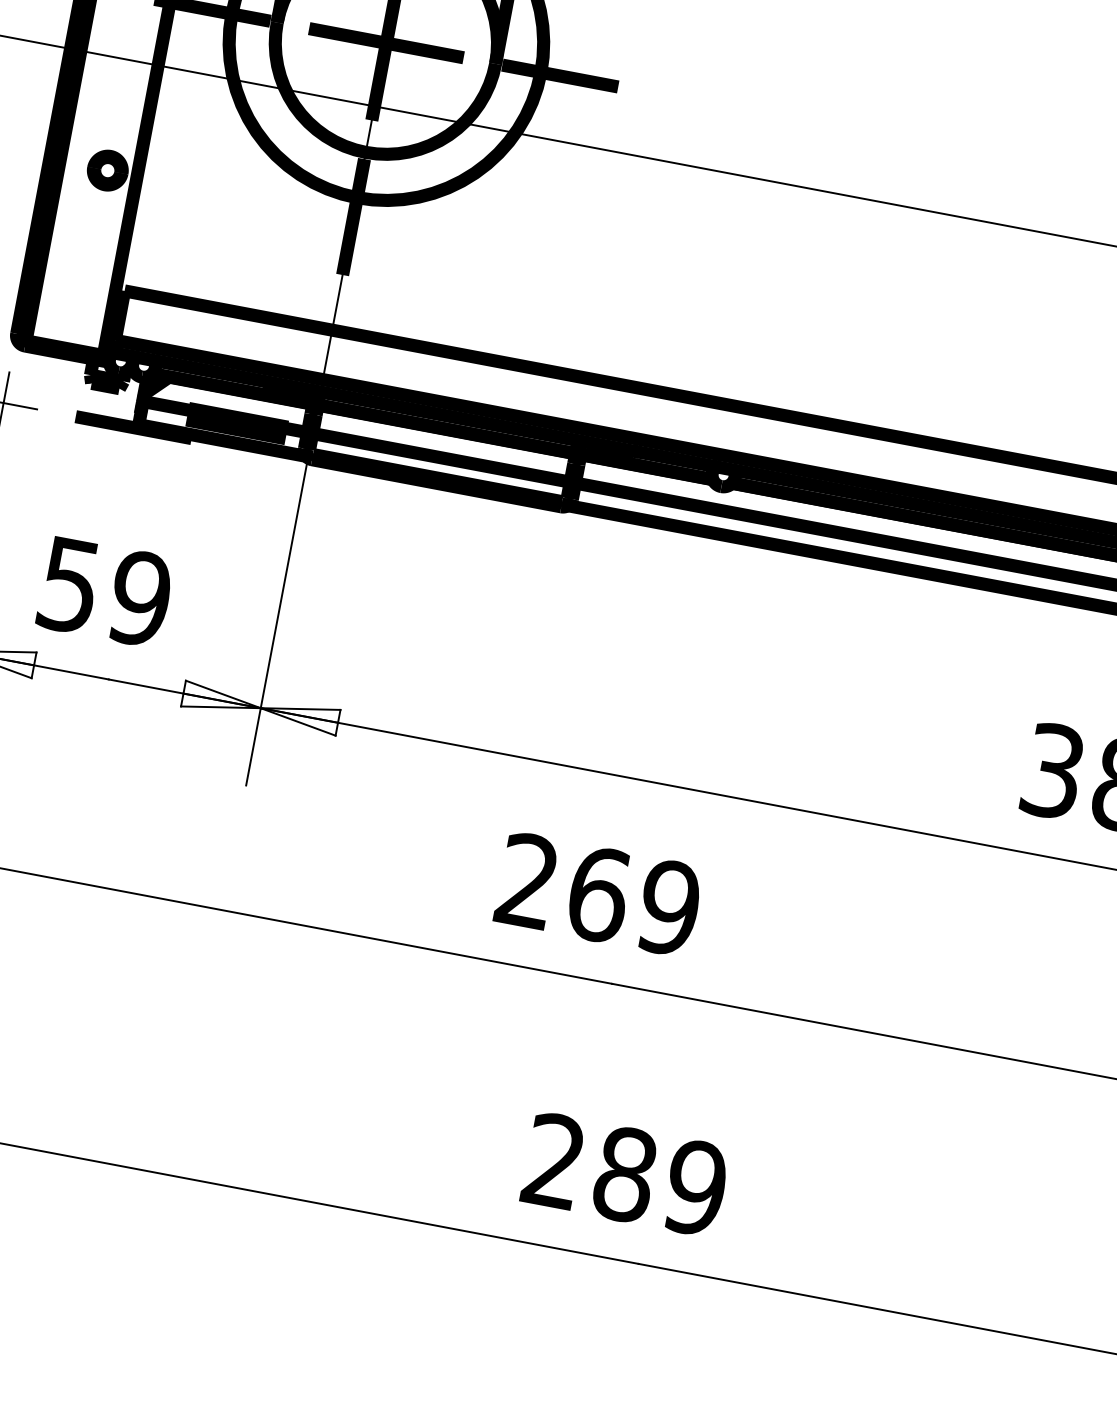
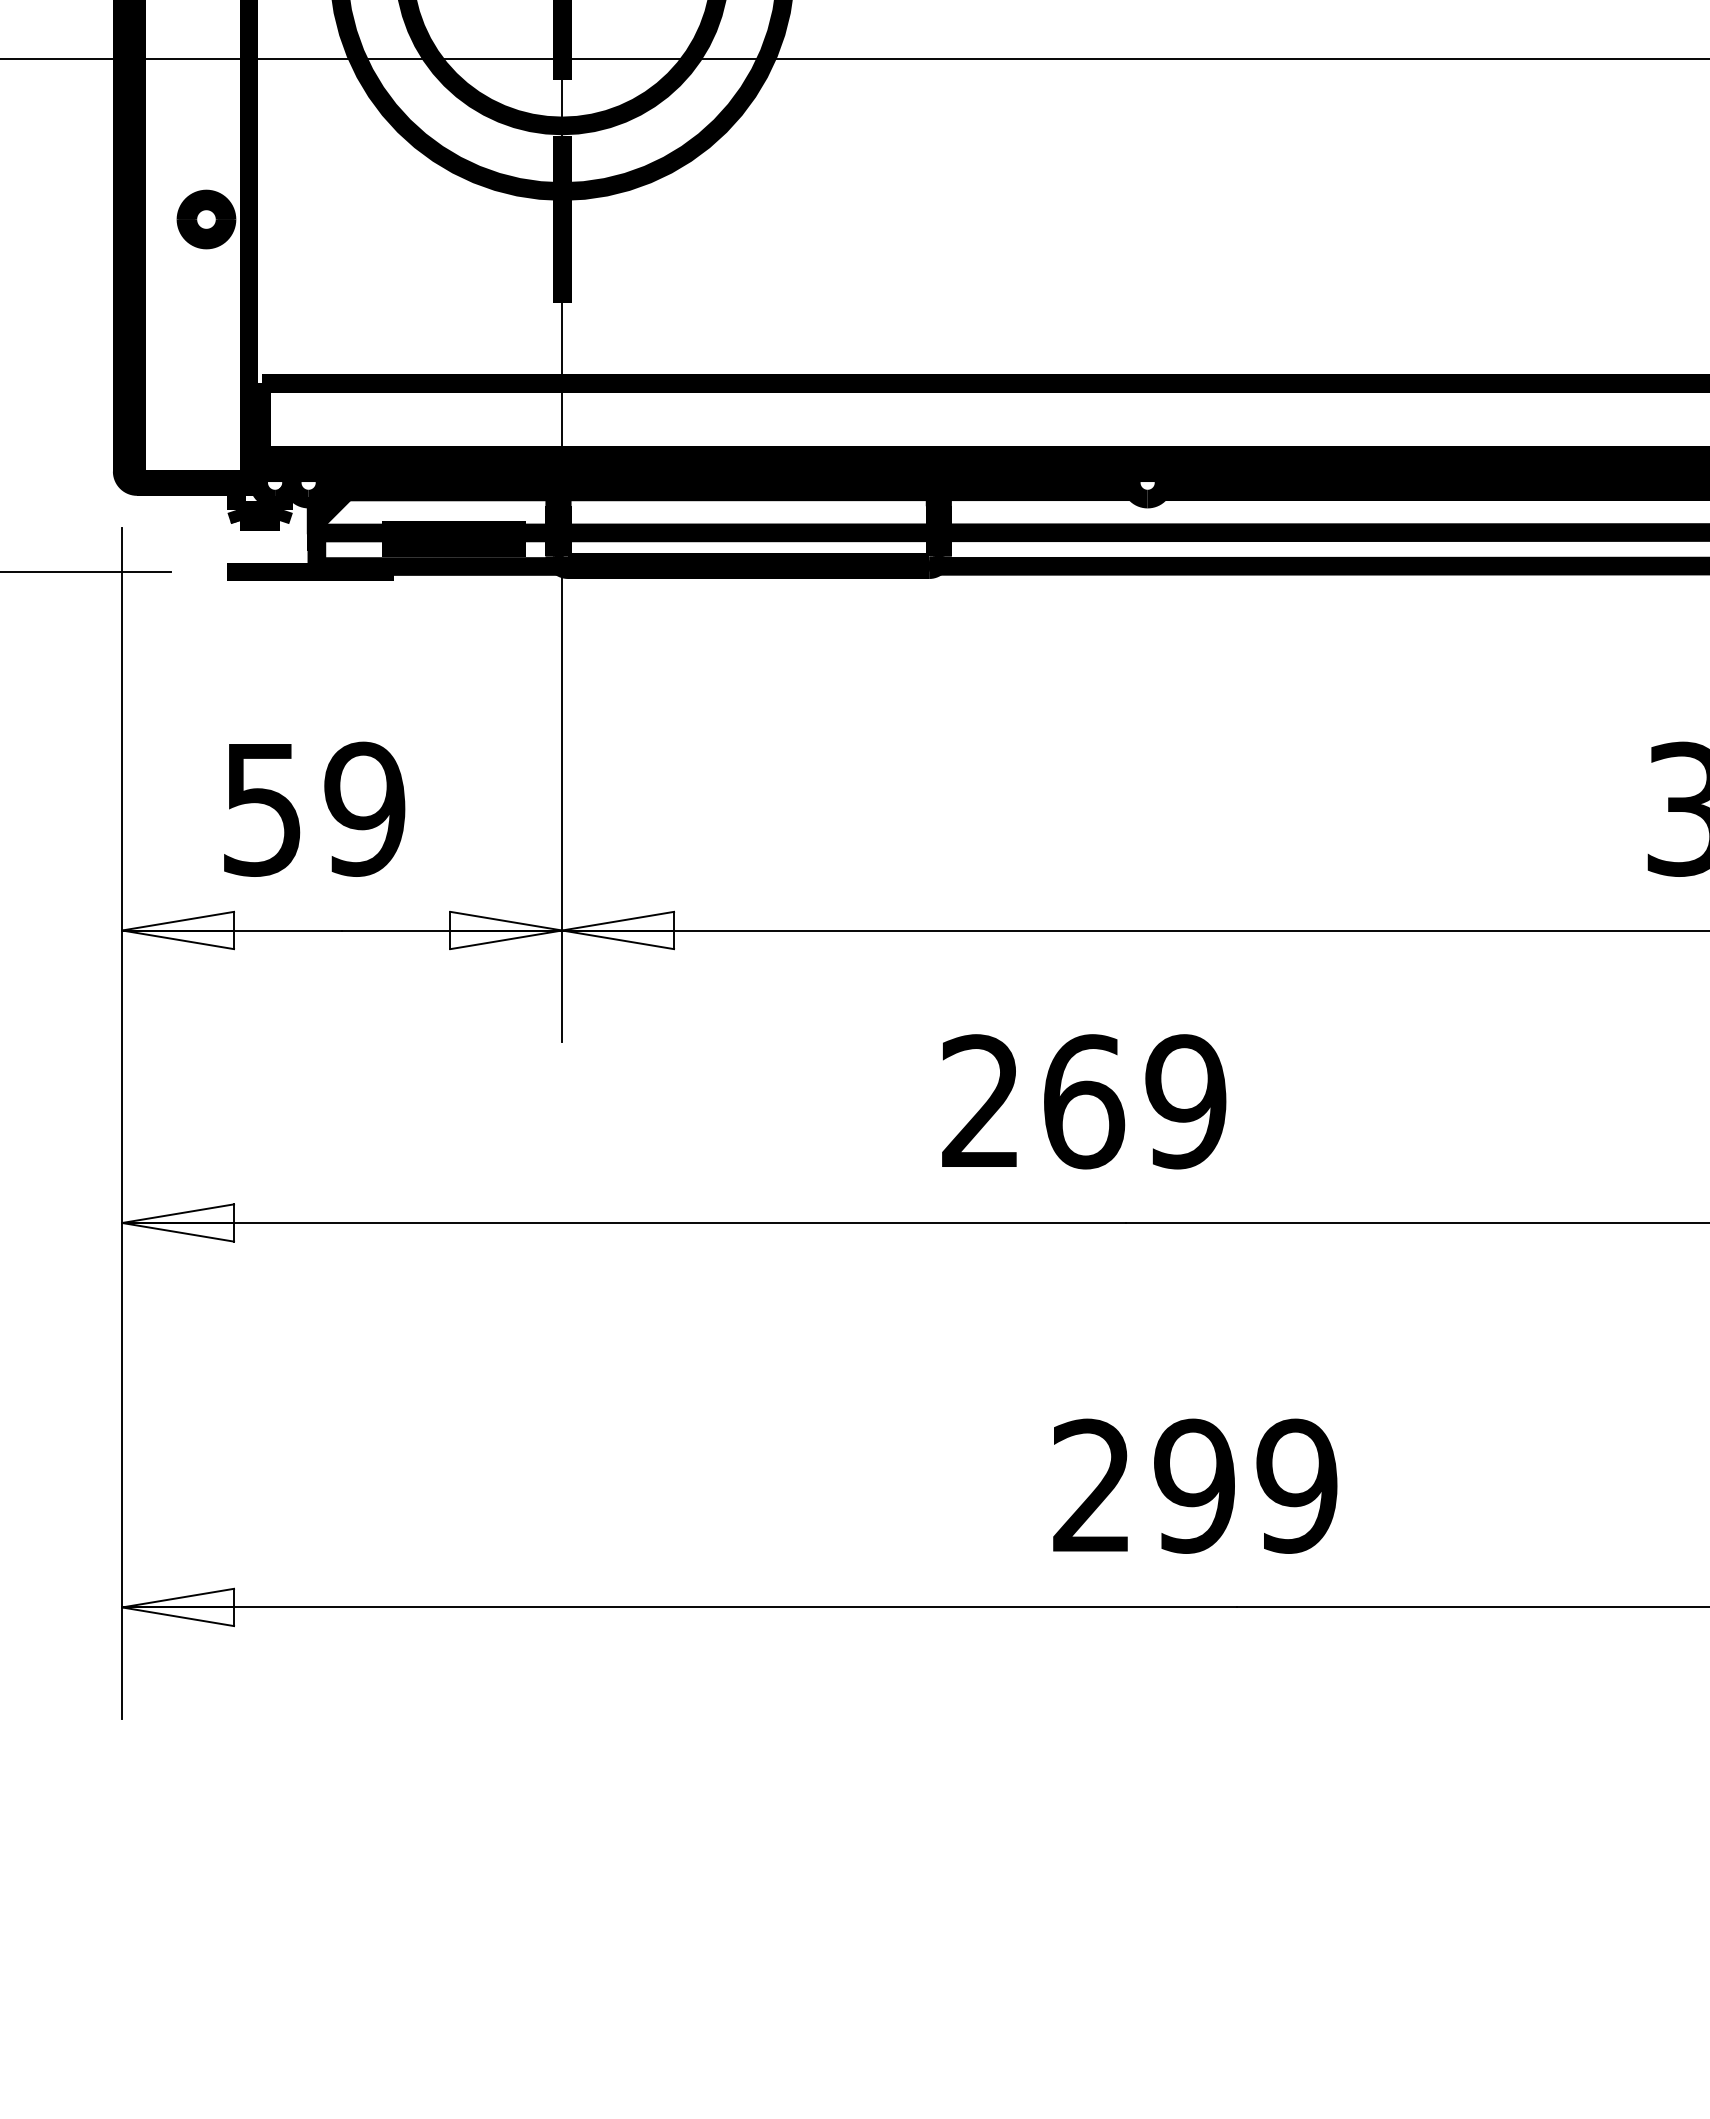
text: (625, 1174) -> (1194, 1485), 289 -> 299

